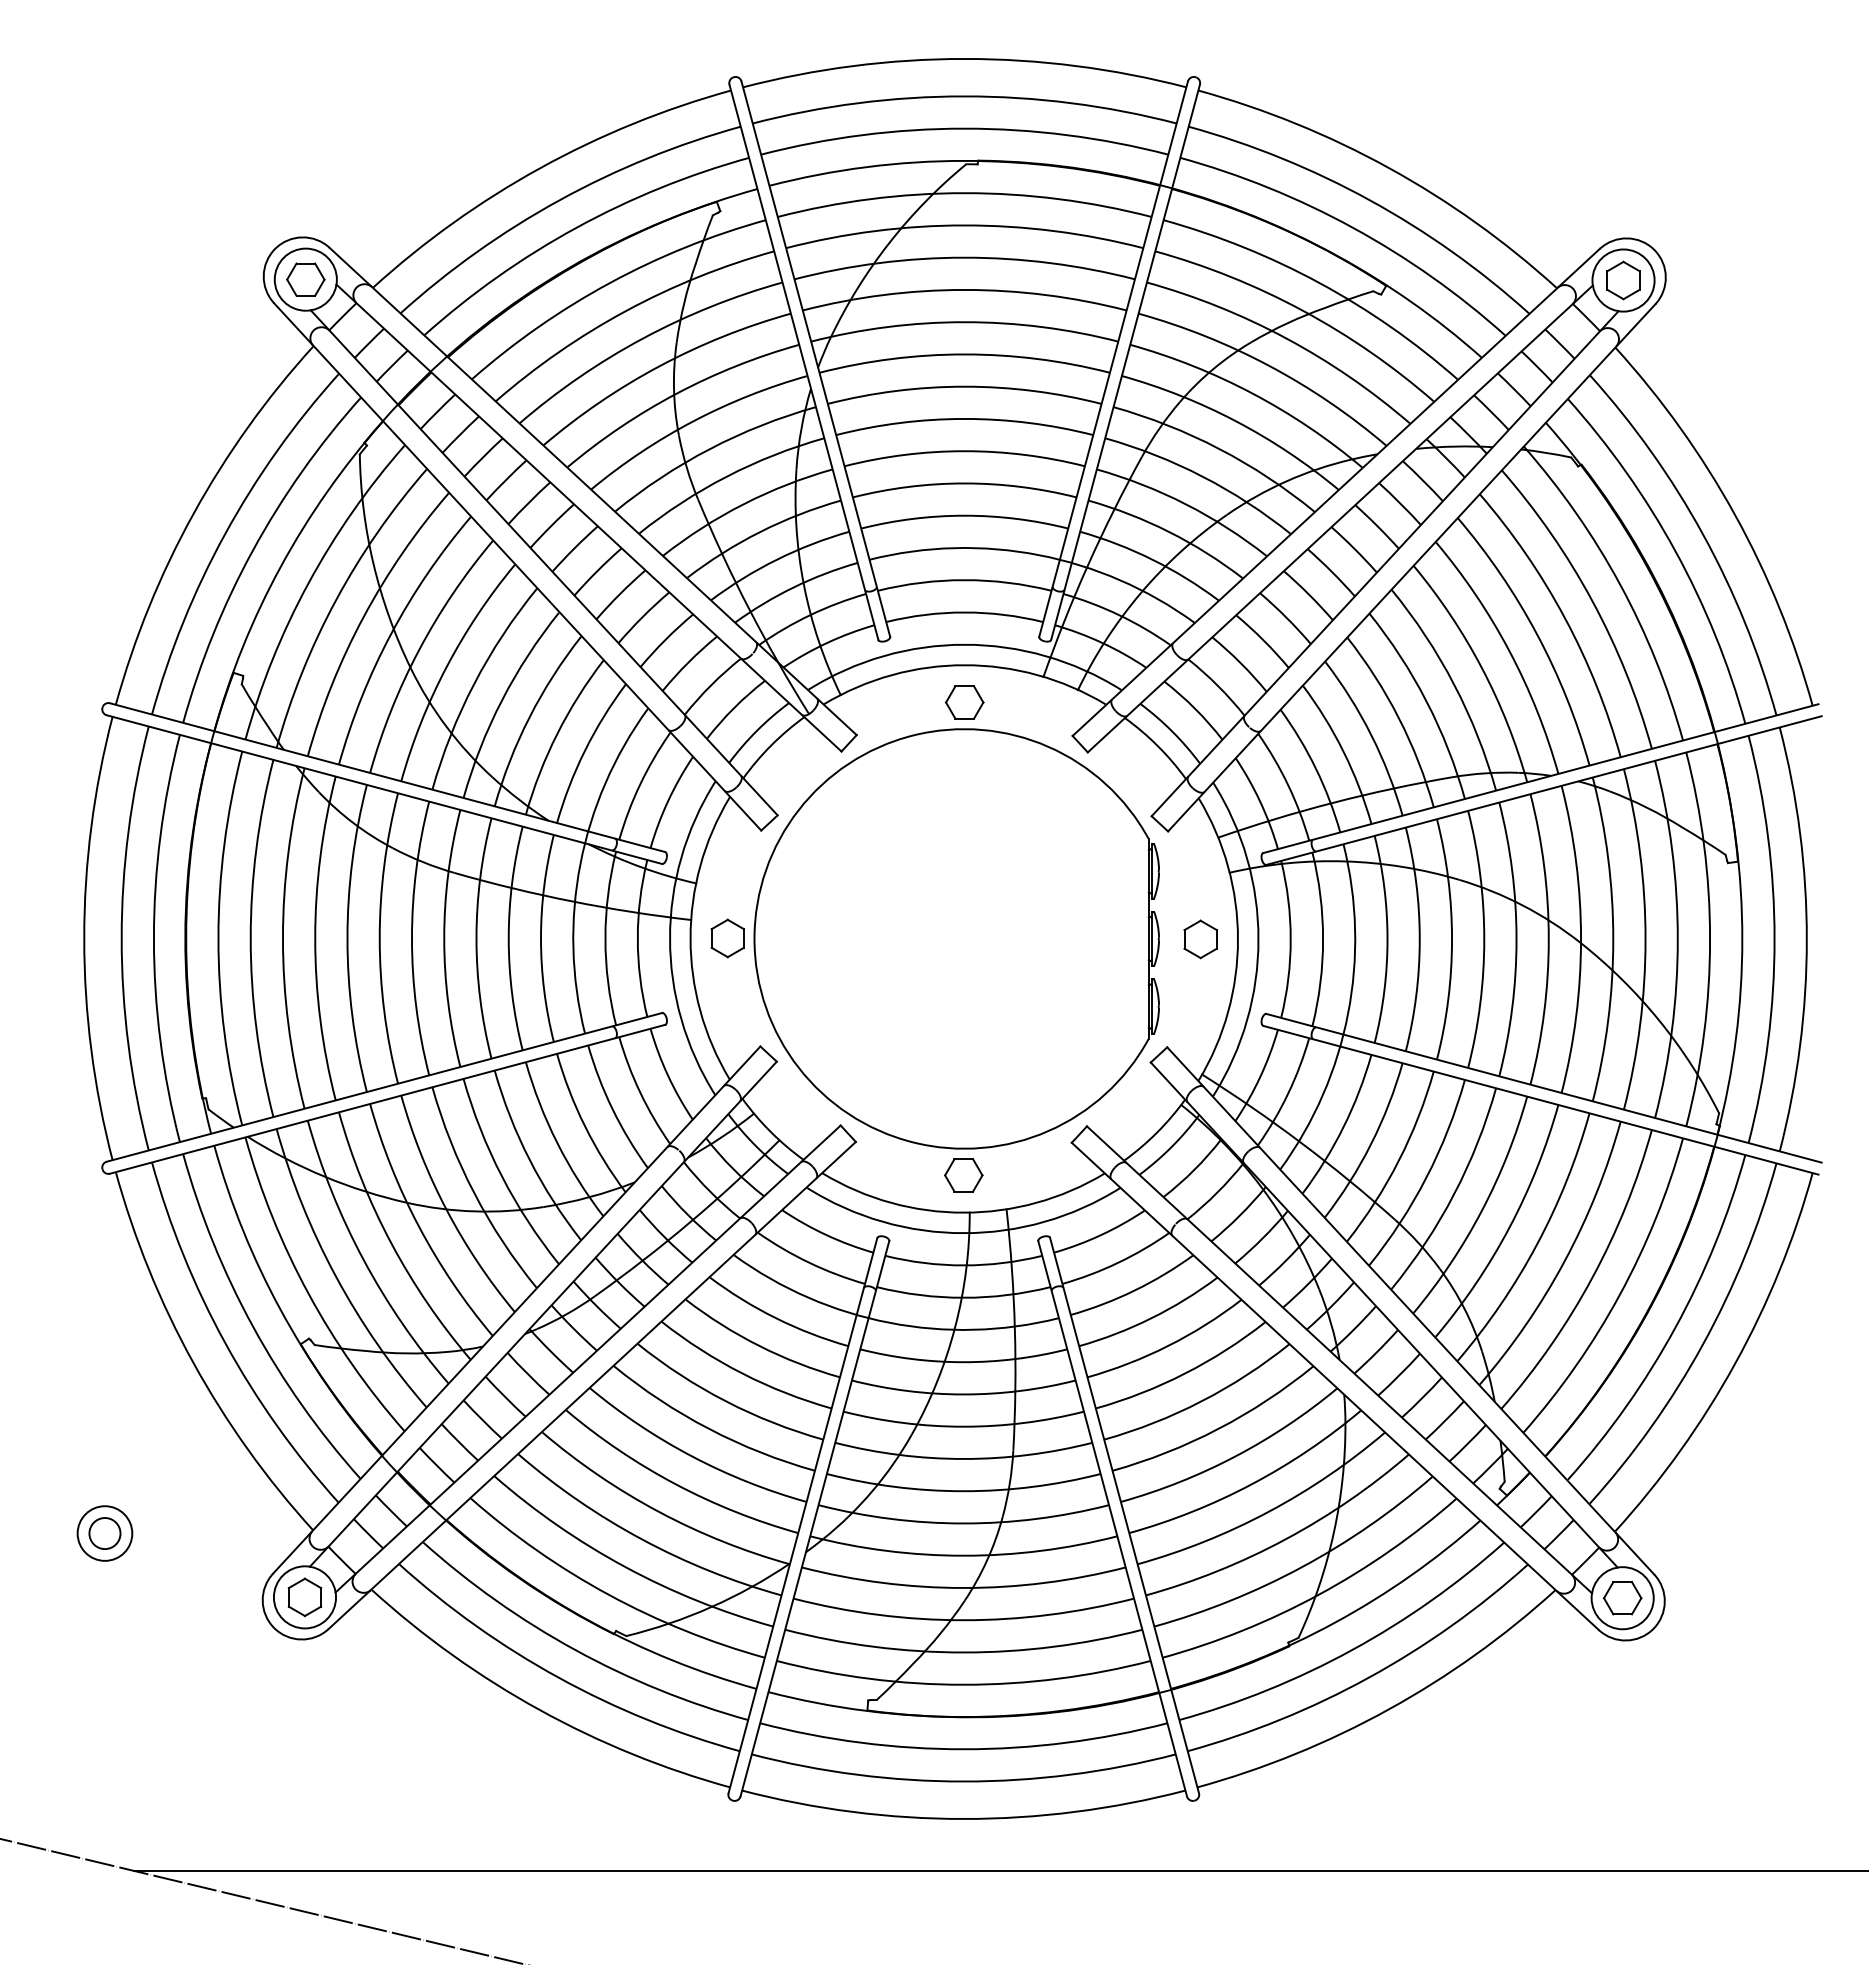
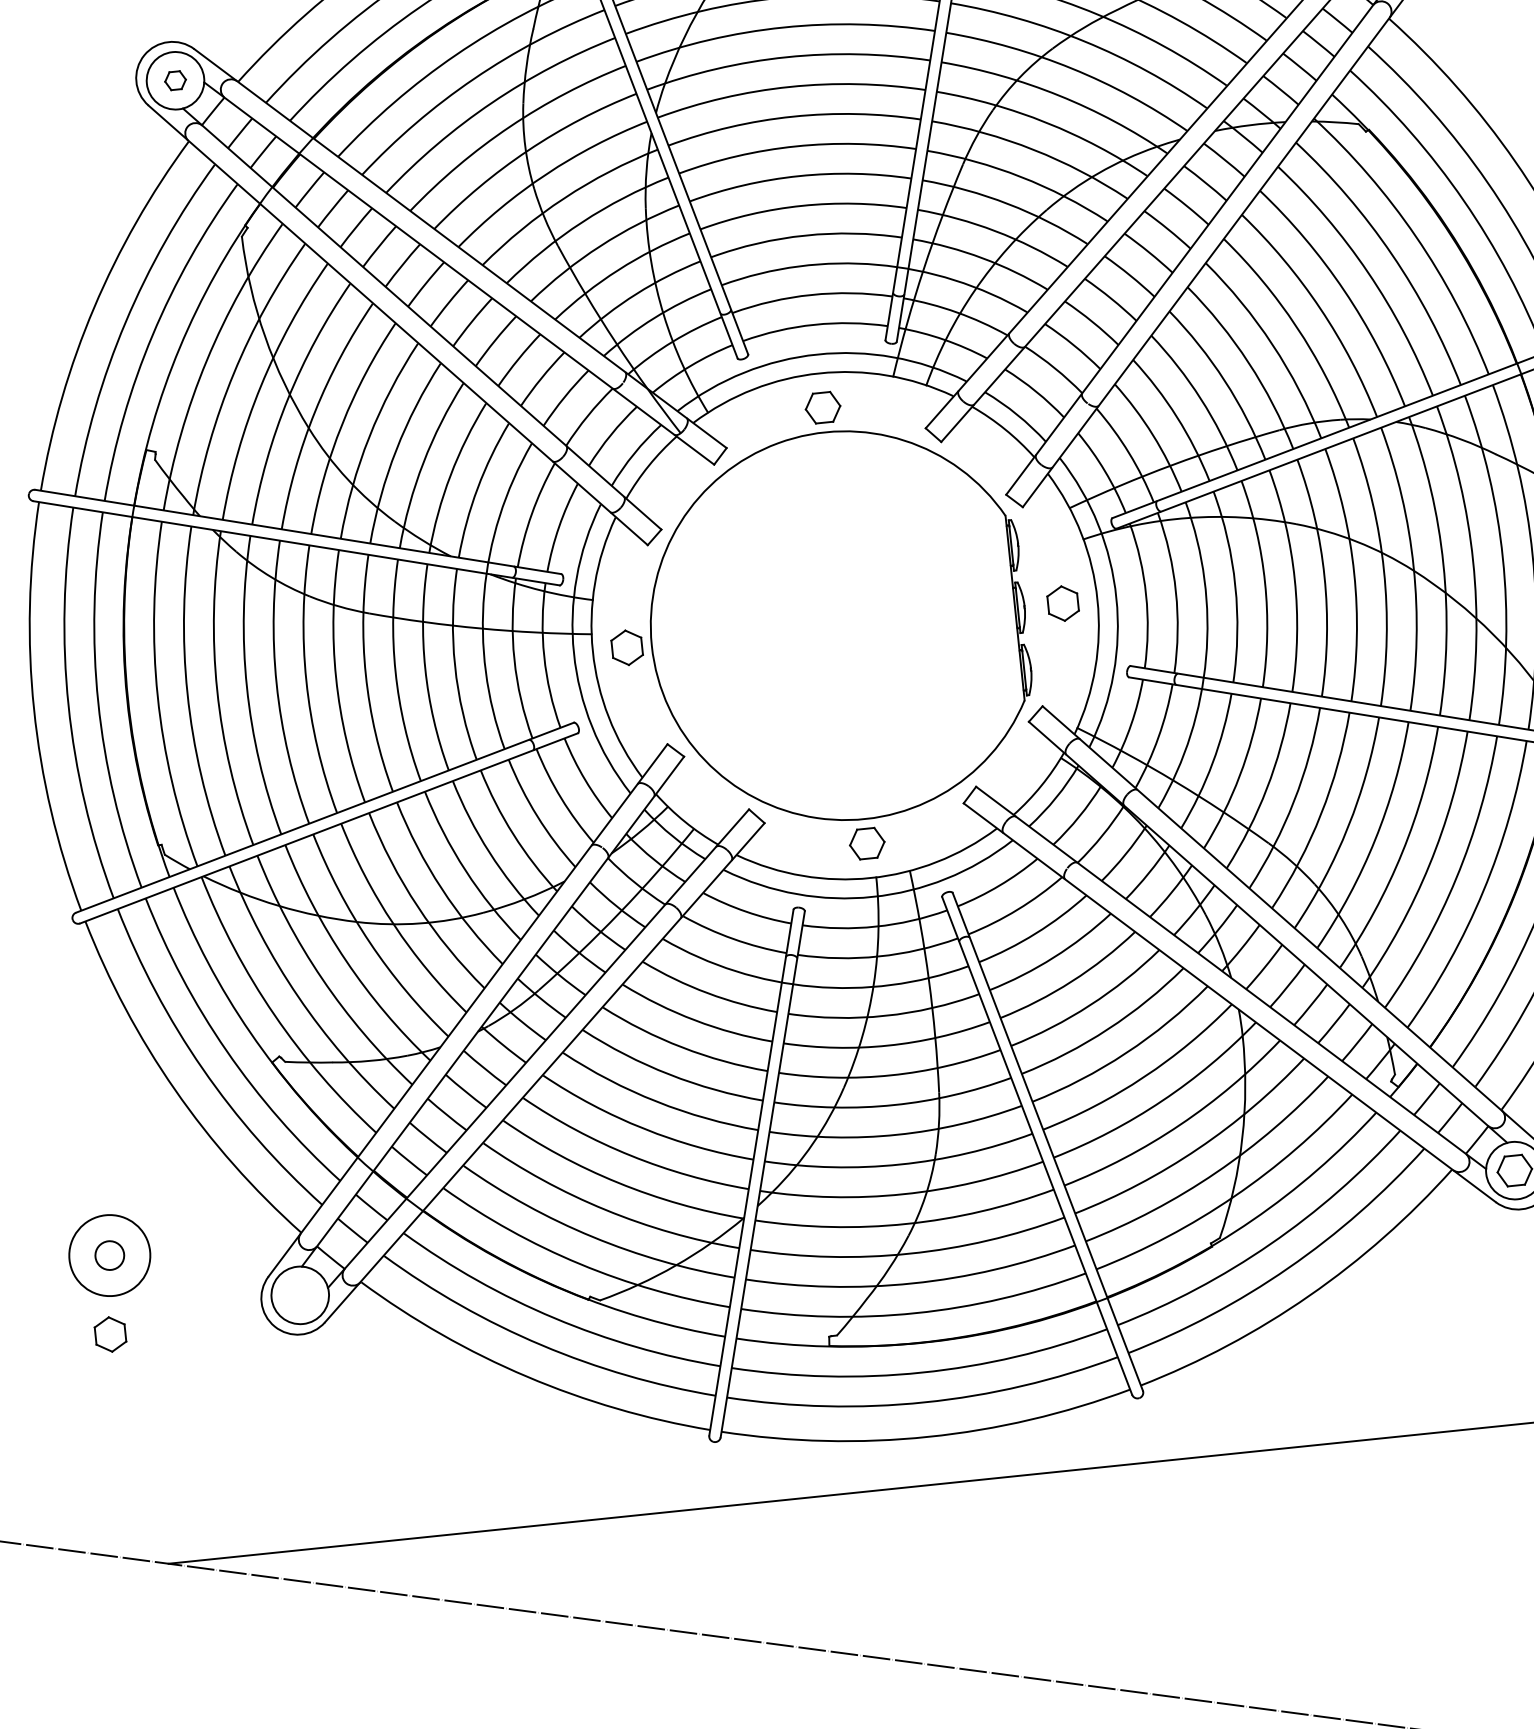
part: (305, 279) -> (175, 80), size x0.6
circle: (104, 1533) -> (109, 1255), size x1.6
part: (304, 1597) -> (110, 1334), moved

